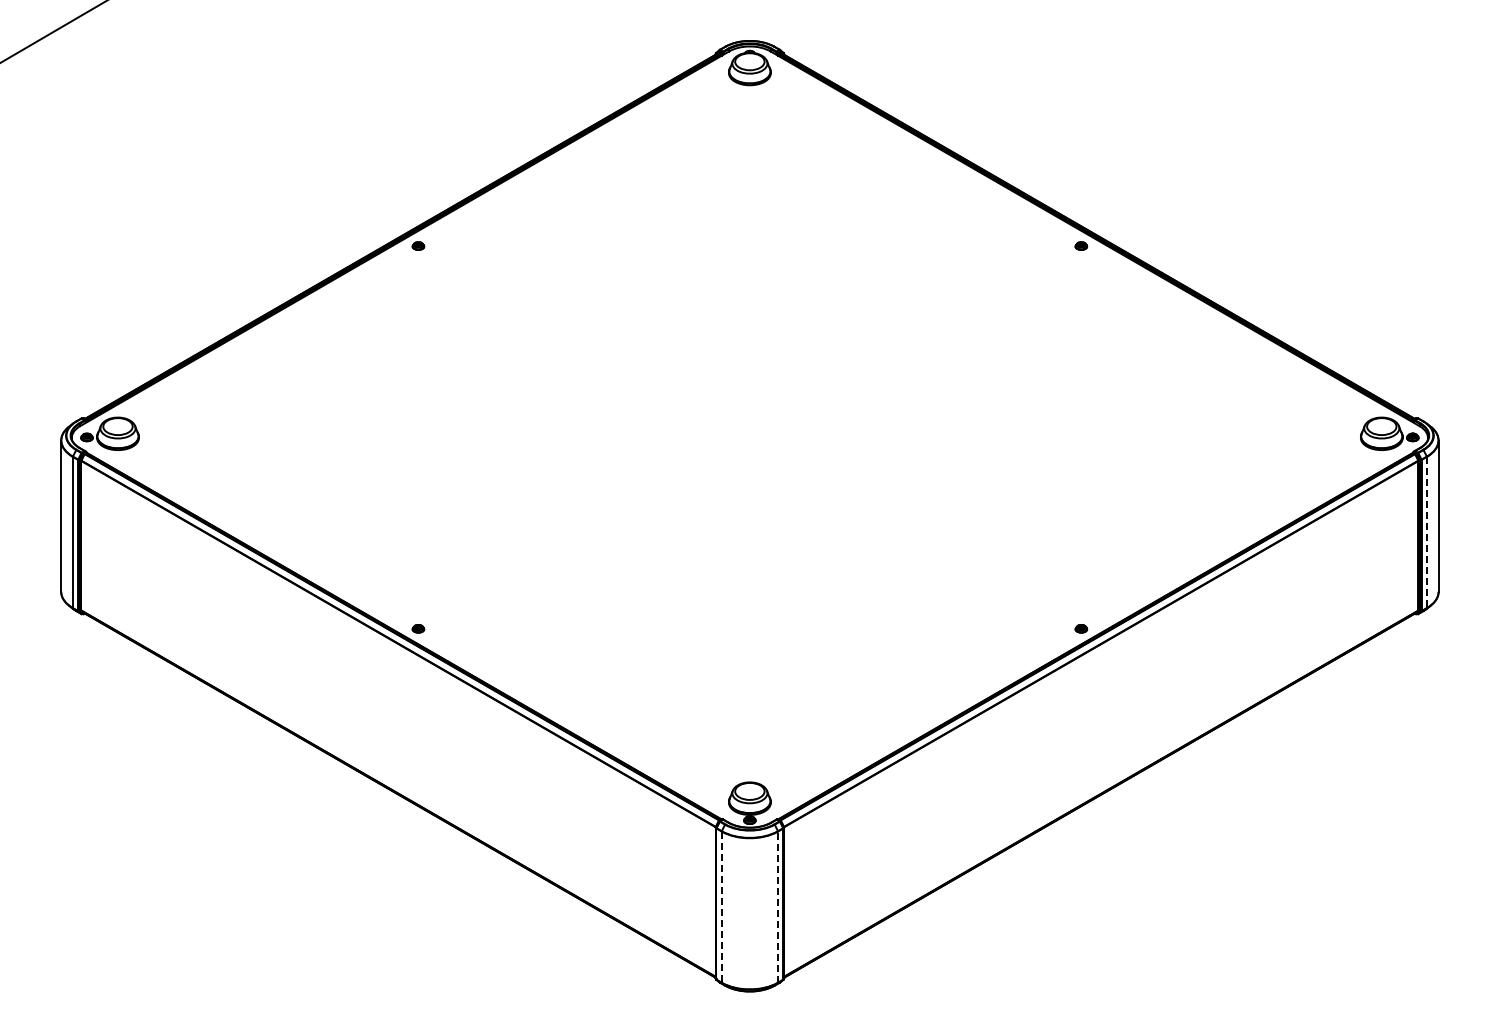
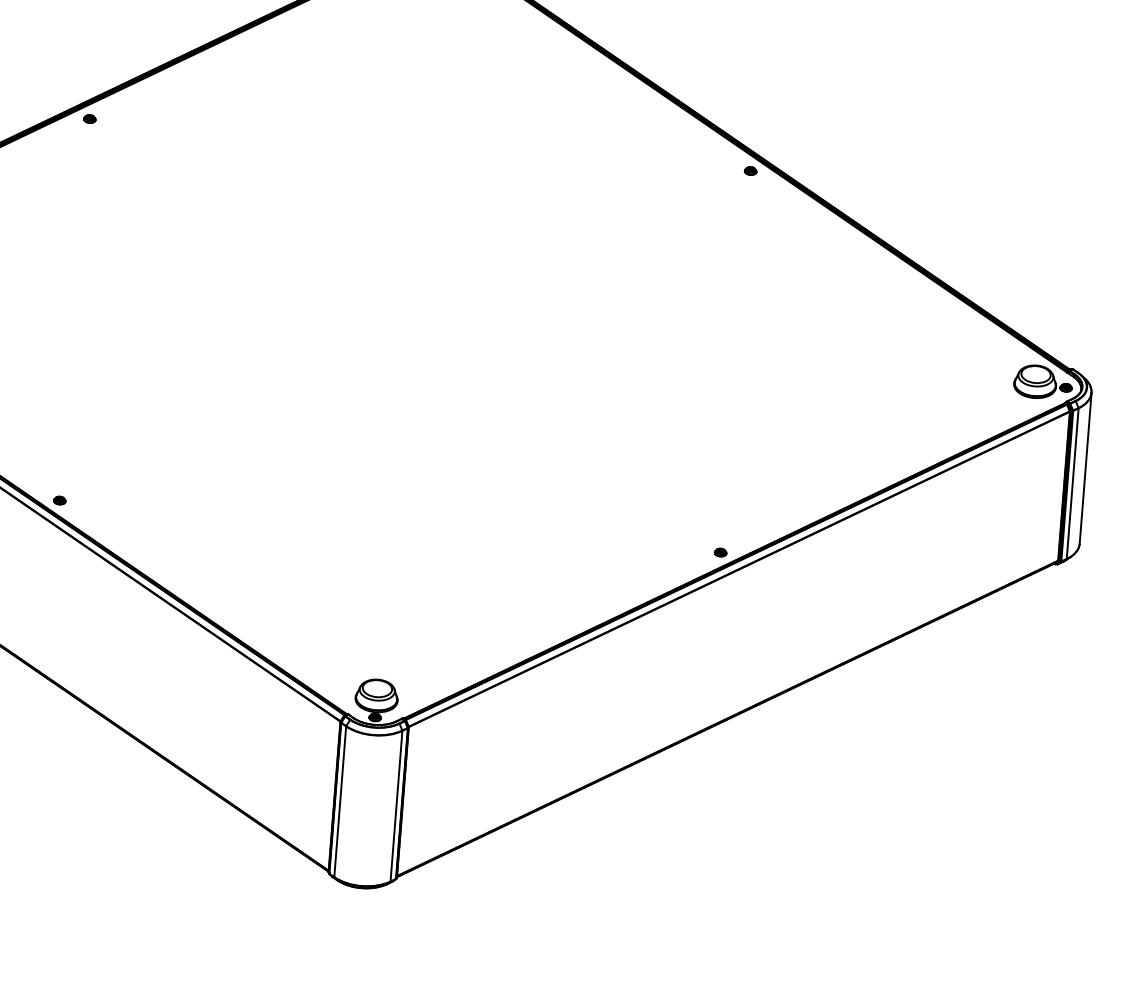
line: (1426, 532) -> (1072, 483), dashed -> solid
line: (721, 907) -> (340, 802), dashed -> solid
line: (778, 907) -> (396, 806), dashed -> solid

